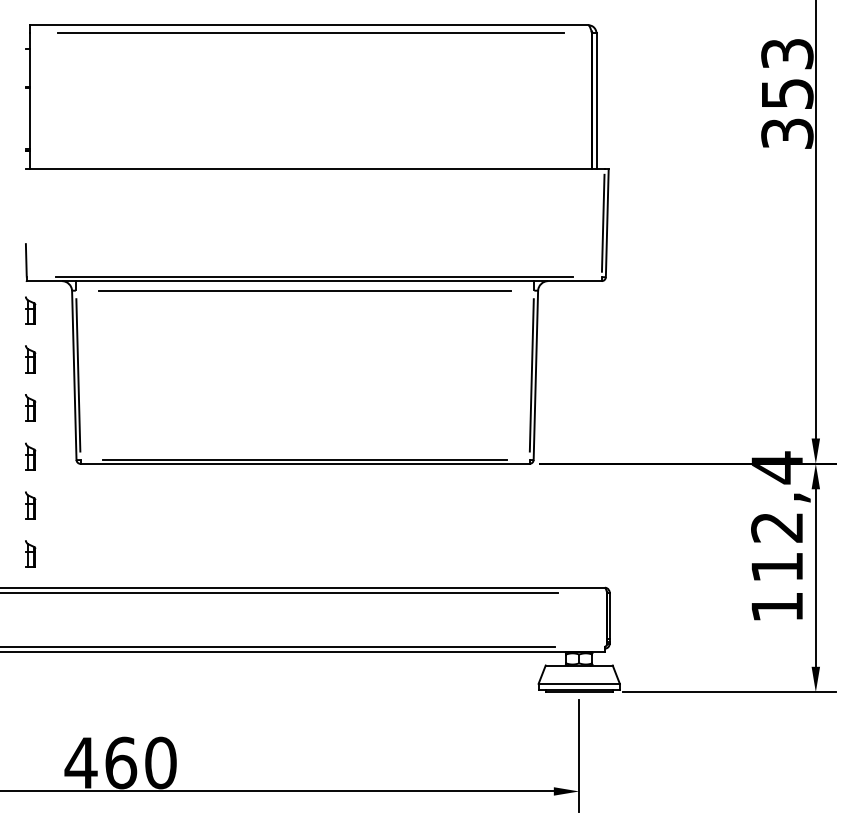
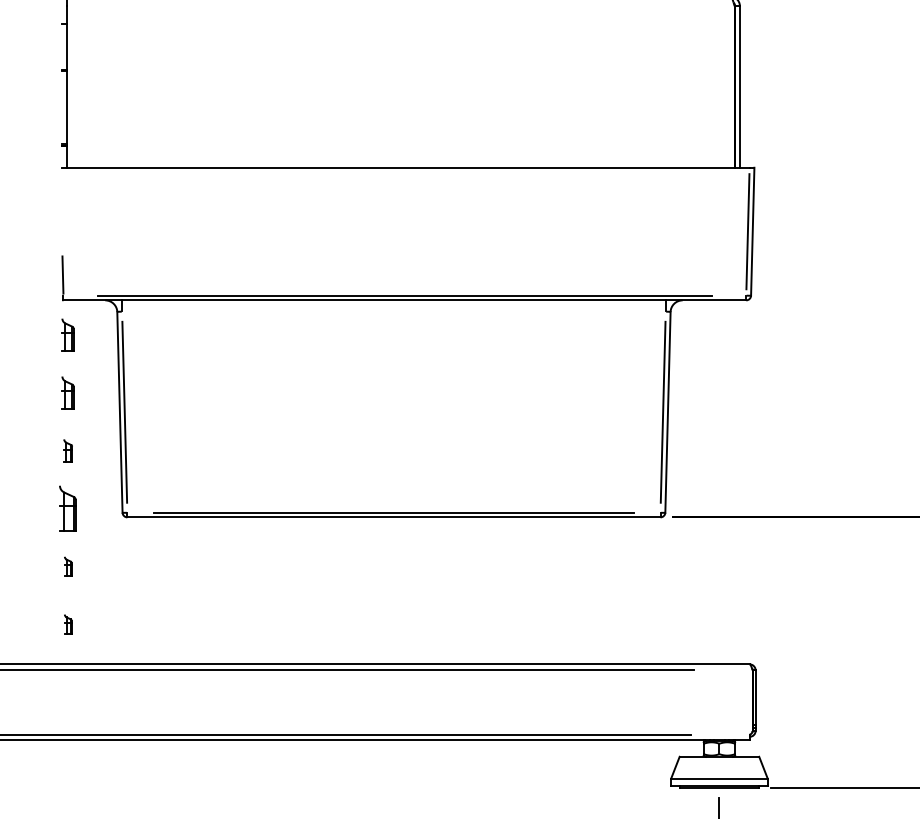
line: (310, 33) -> (400, 6), removed
line: (304, 290) -> (393, 311), removed
part: (30, 407) -> (67, 450), size x0.7
part: (30, 456) -> (67, 508), size x1.4
part: (30, 505) -> (67, 566), size x0.6
part: (30, 553) -> (67, 623), size x0.6

